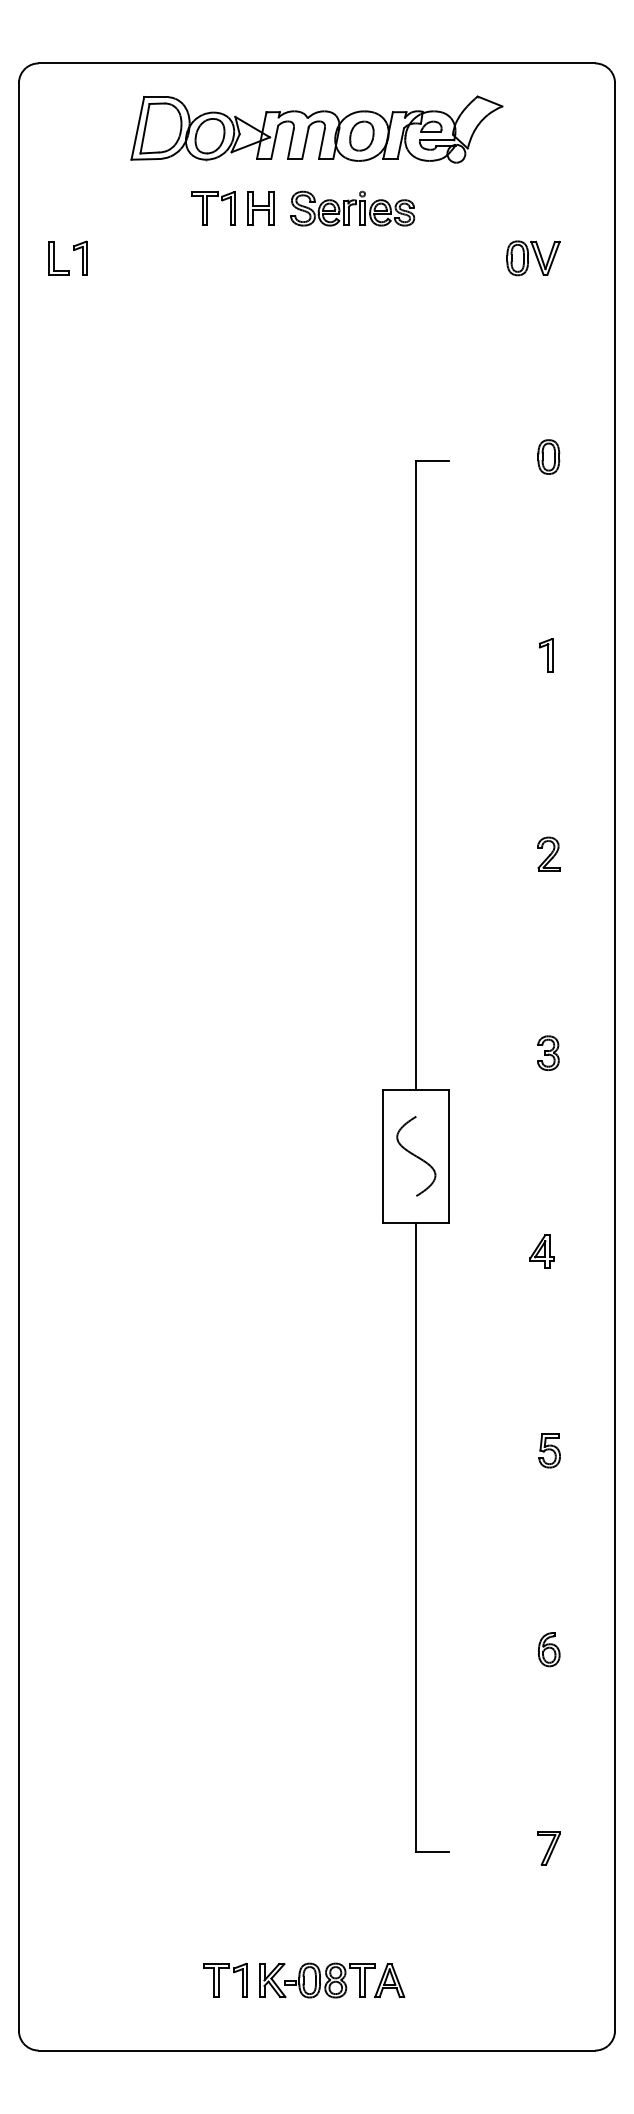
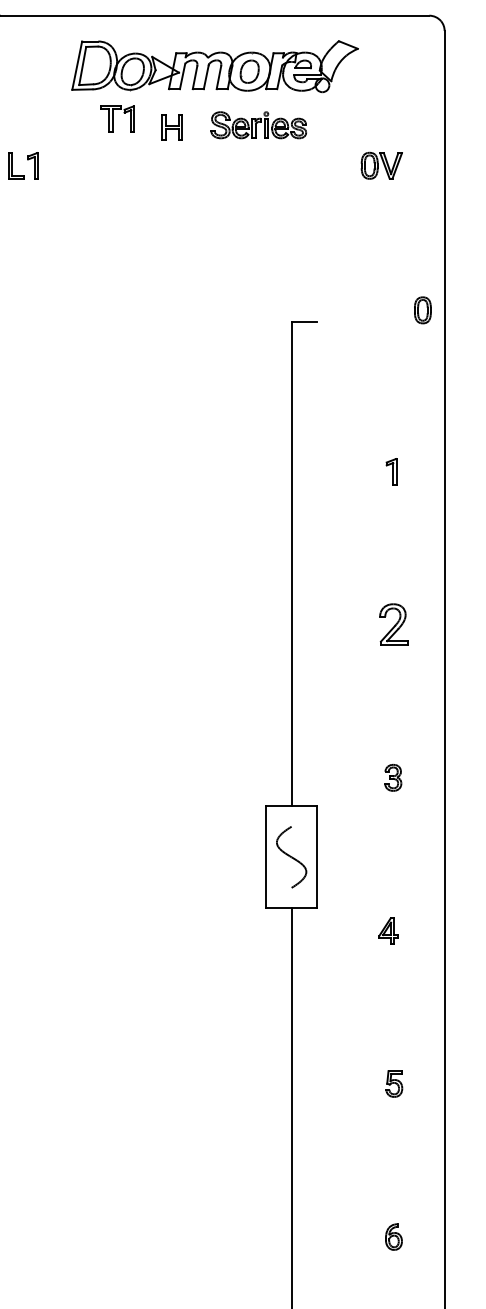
part: (213, 208) -> (117, 118), moved
part: (352, 208) -> (258, 125), moved
part: (548, 456) -> (422, 309), moved
part: (548, 853) -> (393, 624), size x1.6

